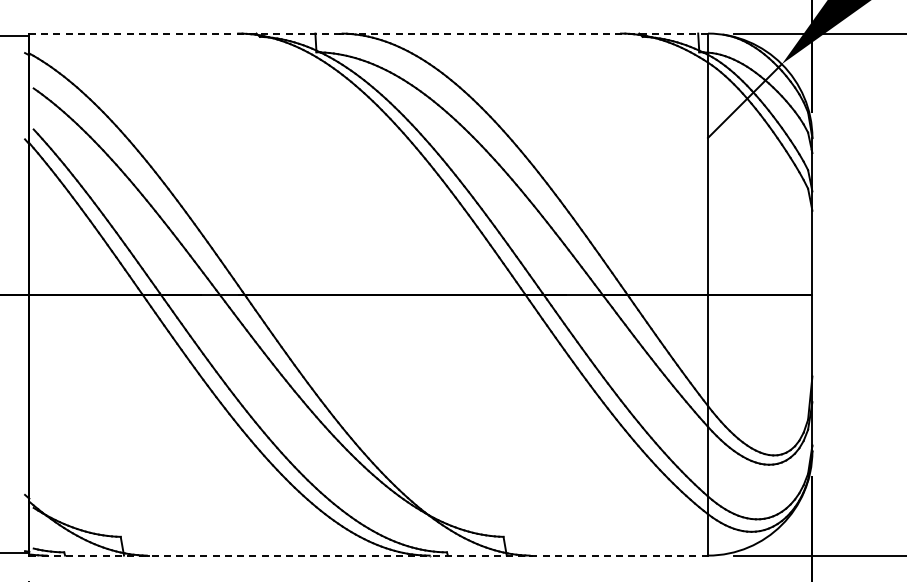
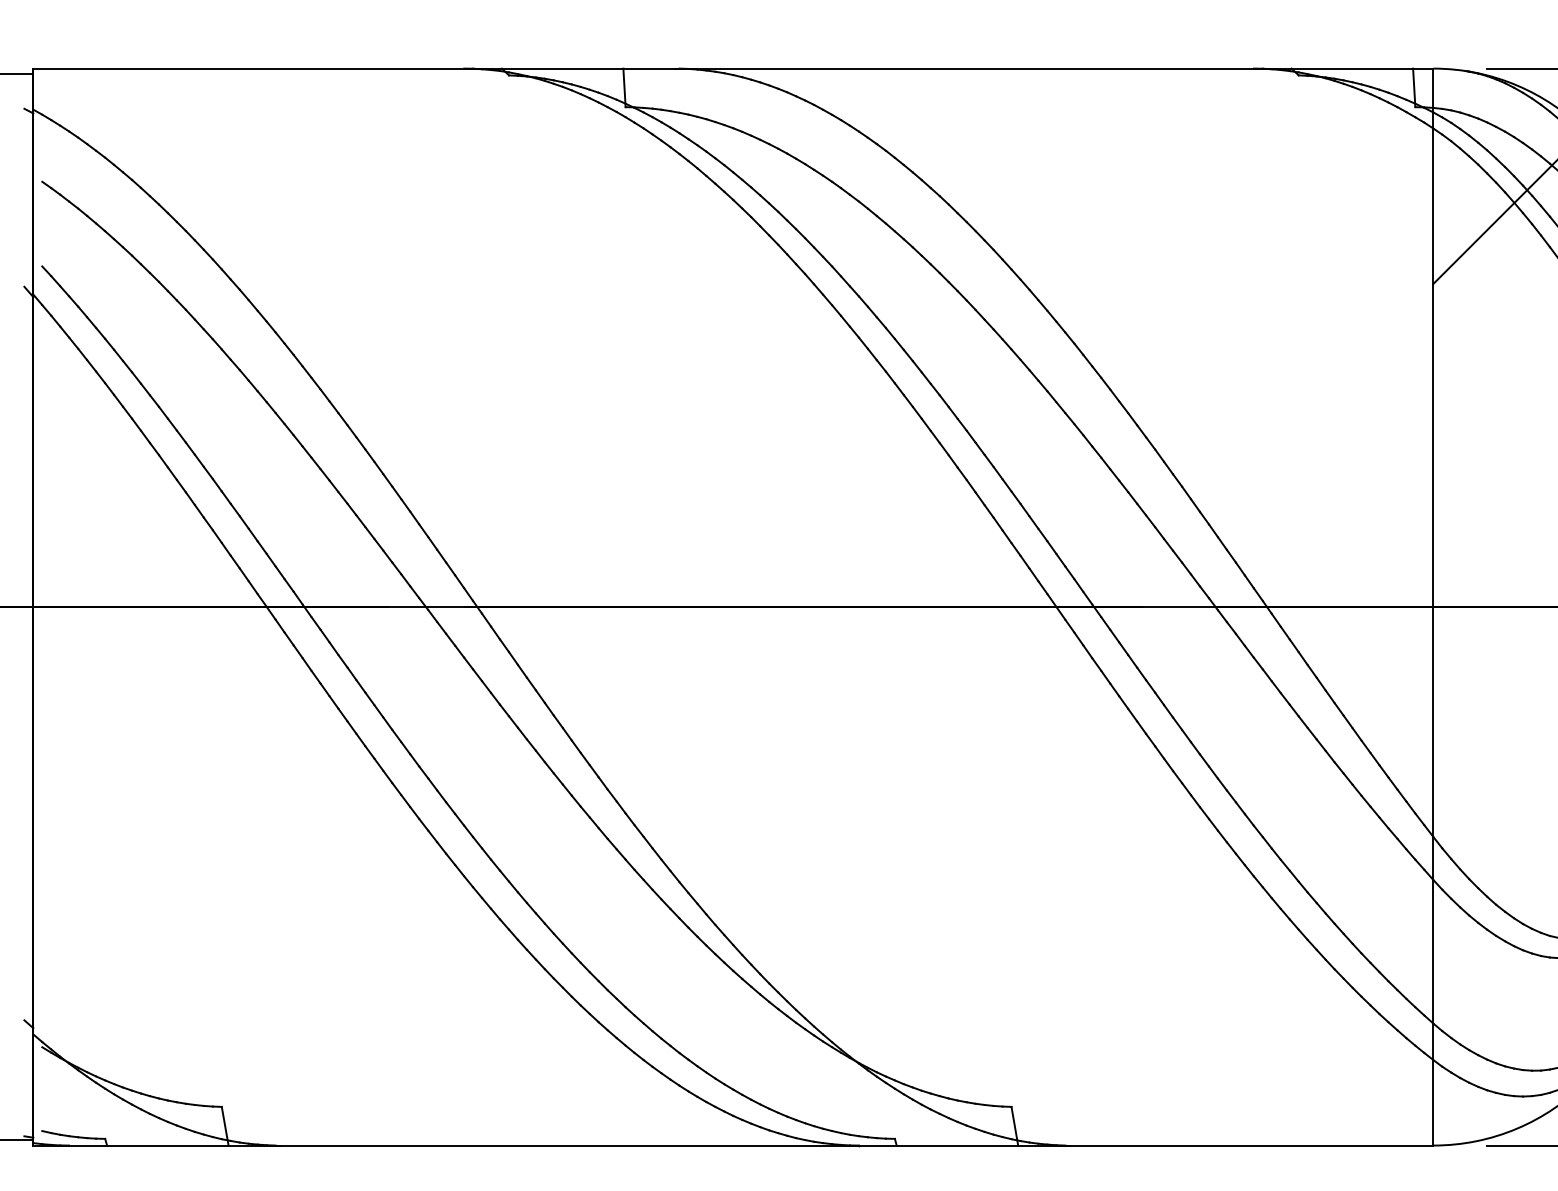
line: (368, 33) -> (732, 68), dashed -> solid
line: (369, 555) -> (734, 1145), dashed -> solid

